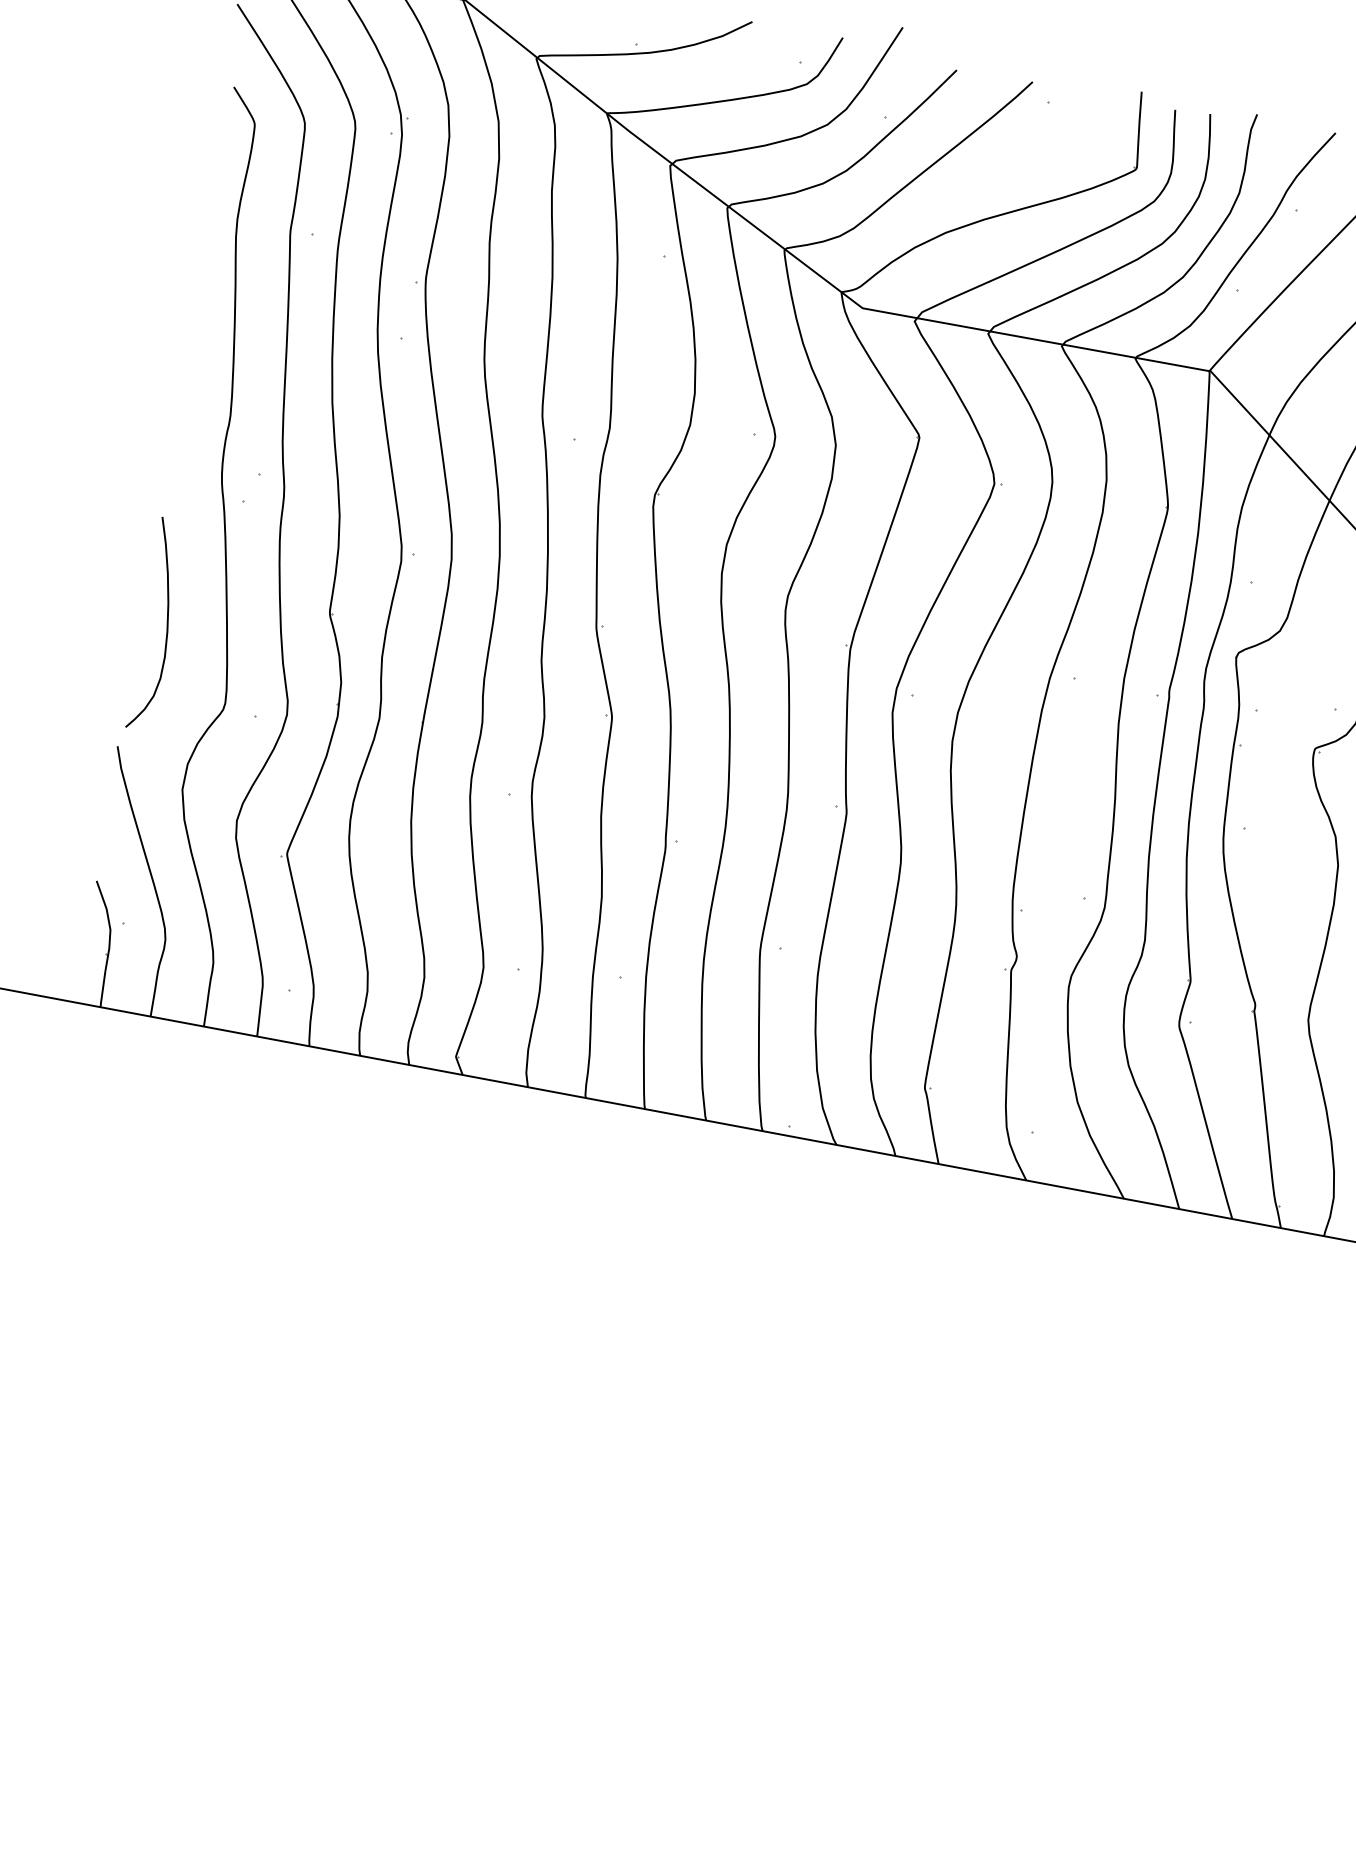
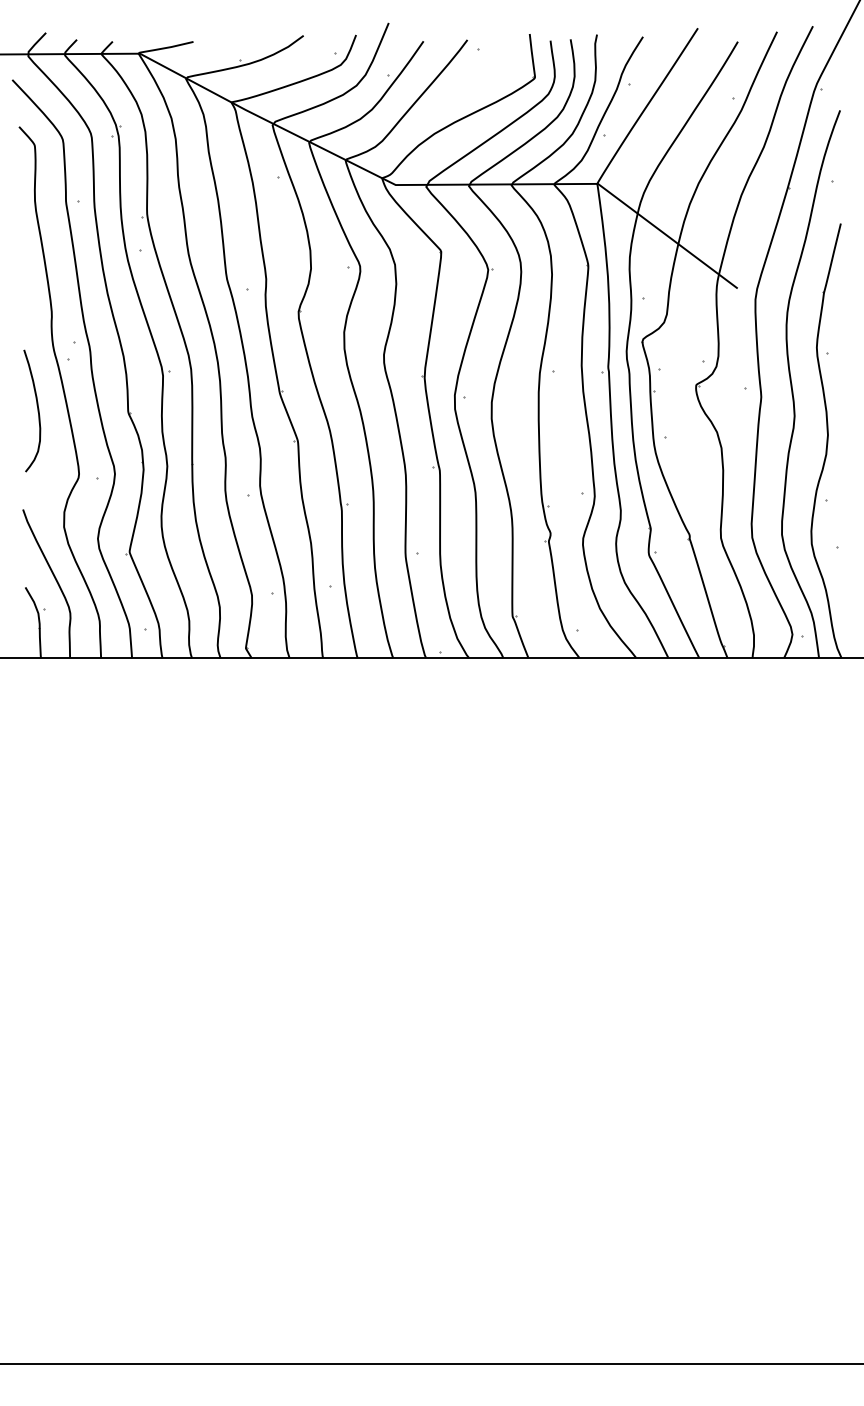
curve: (165, 625) -> (37, 410), moved

